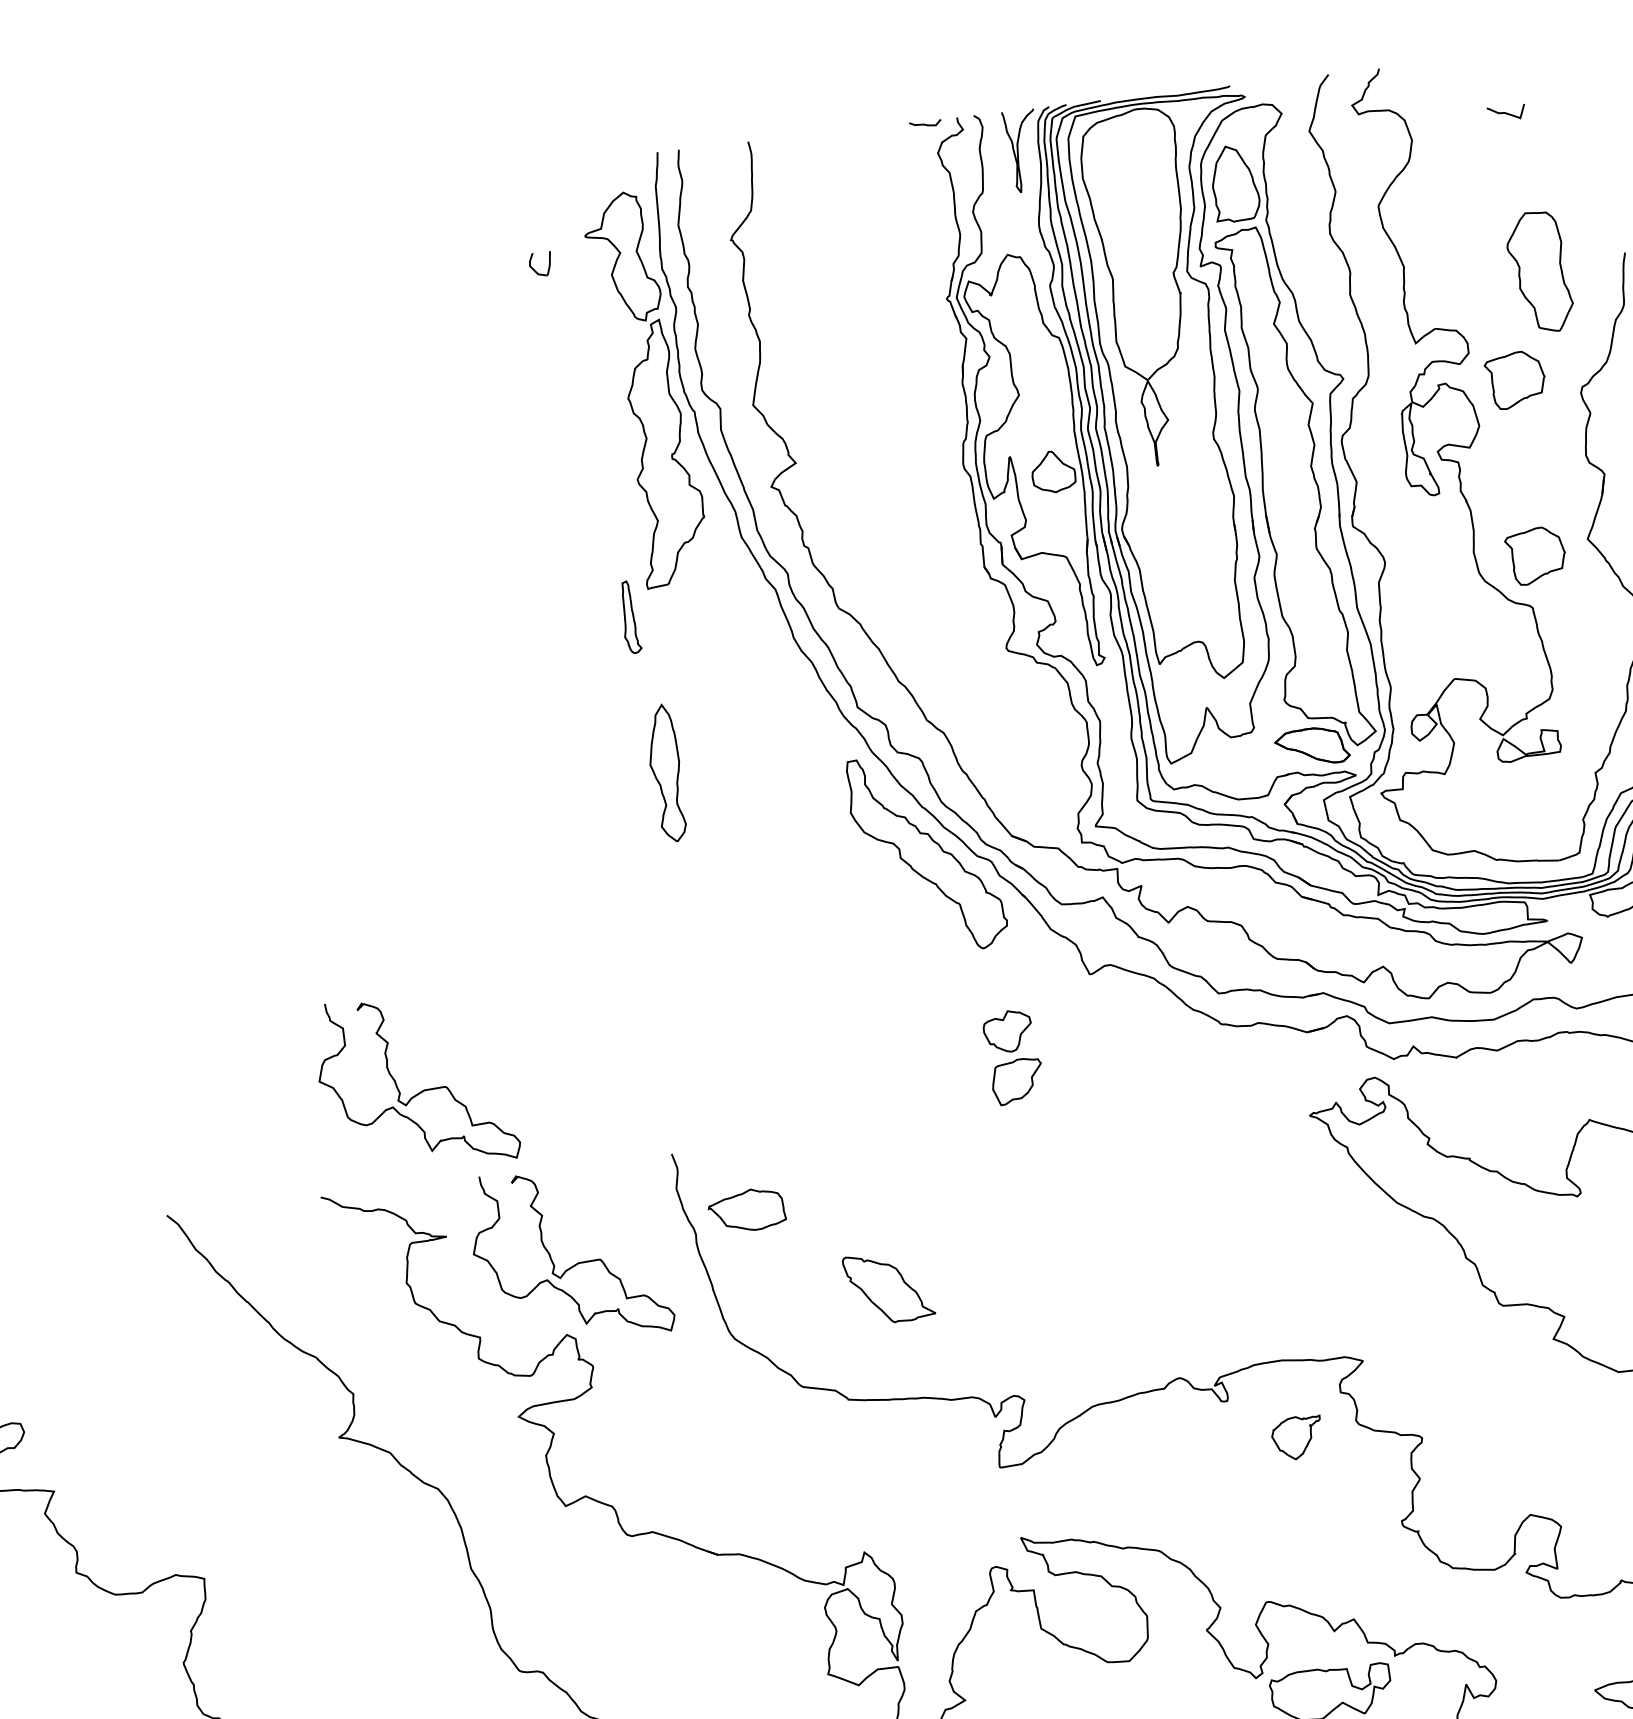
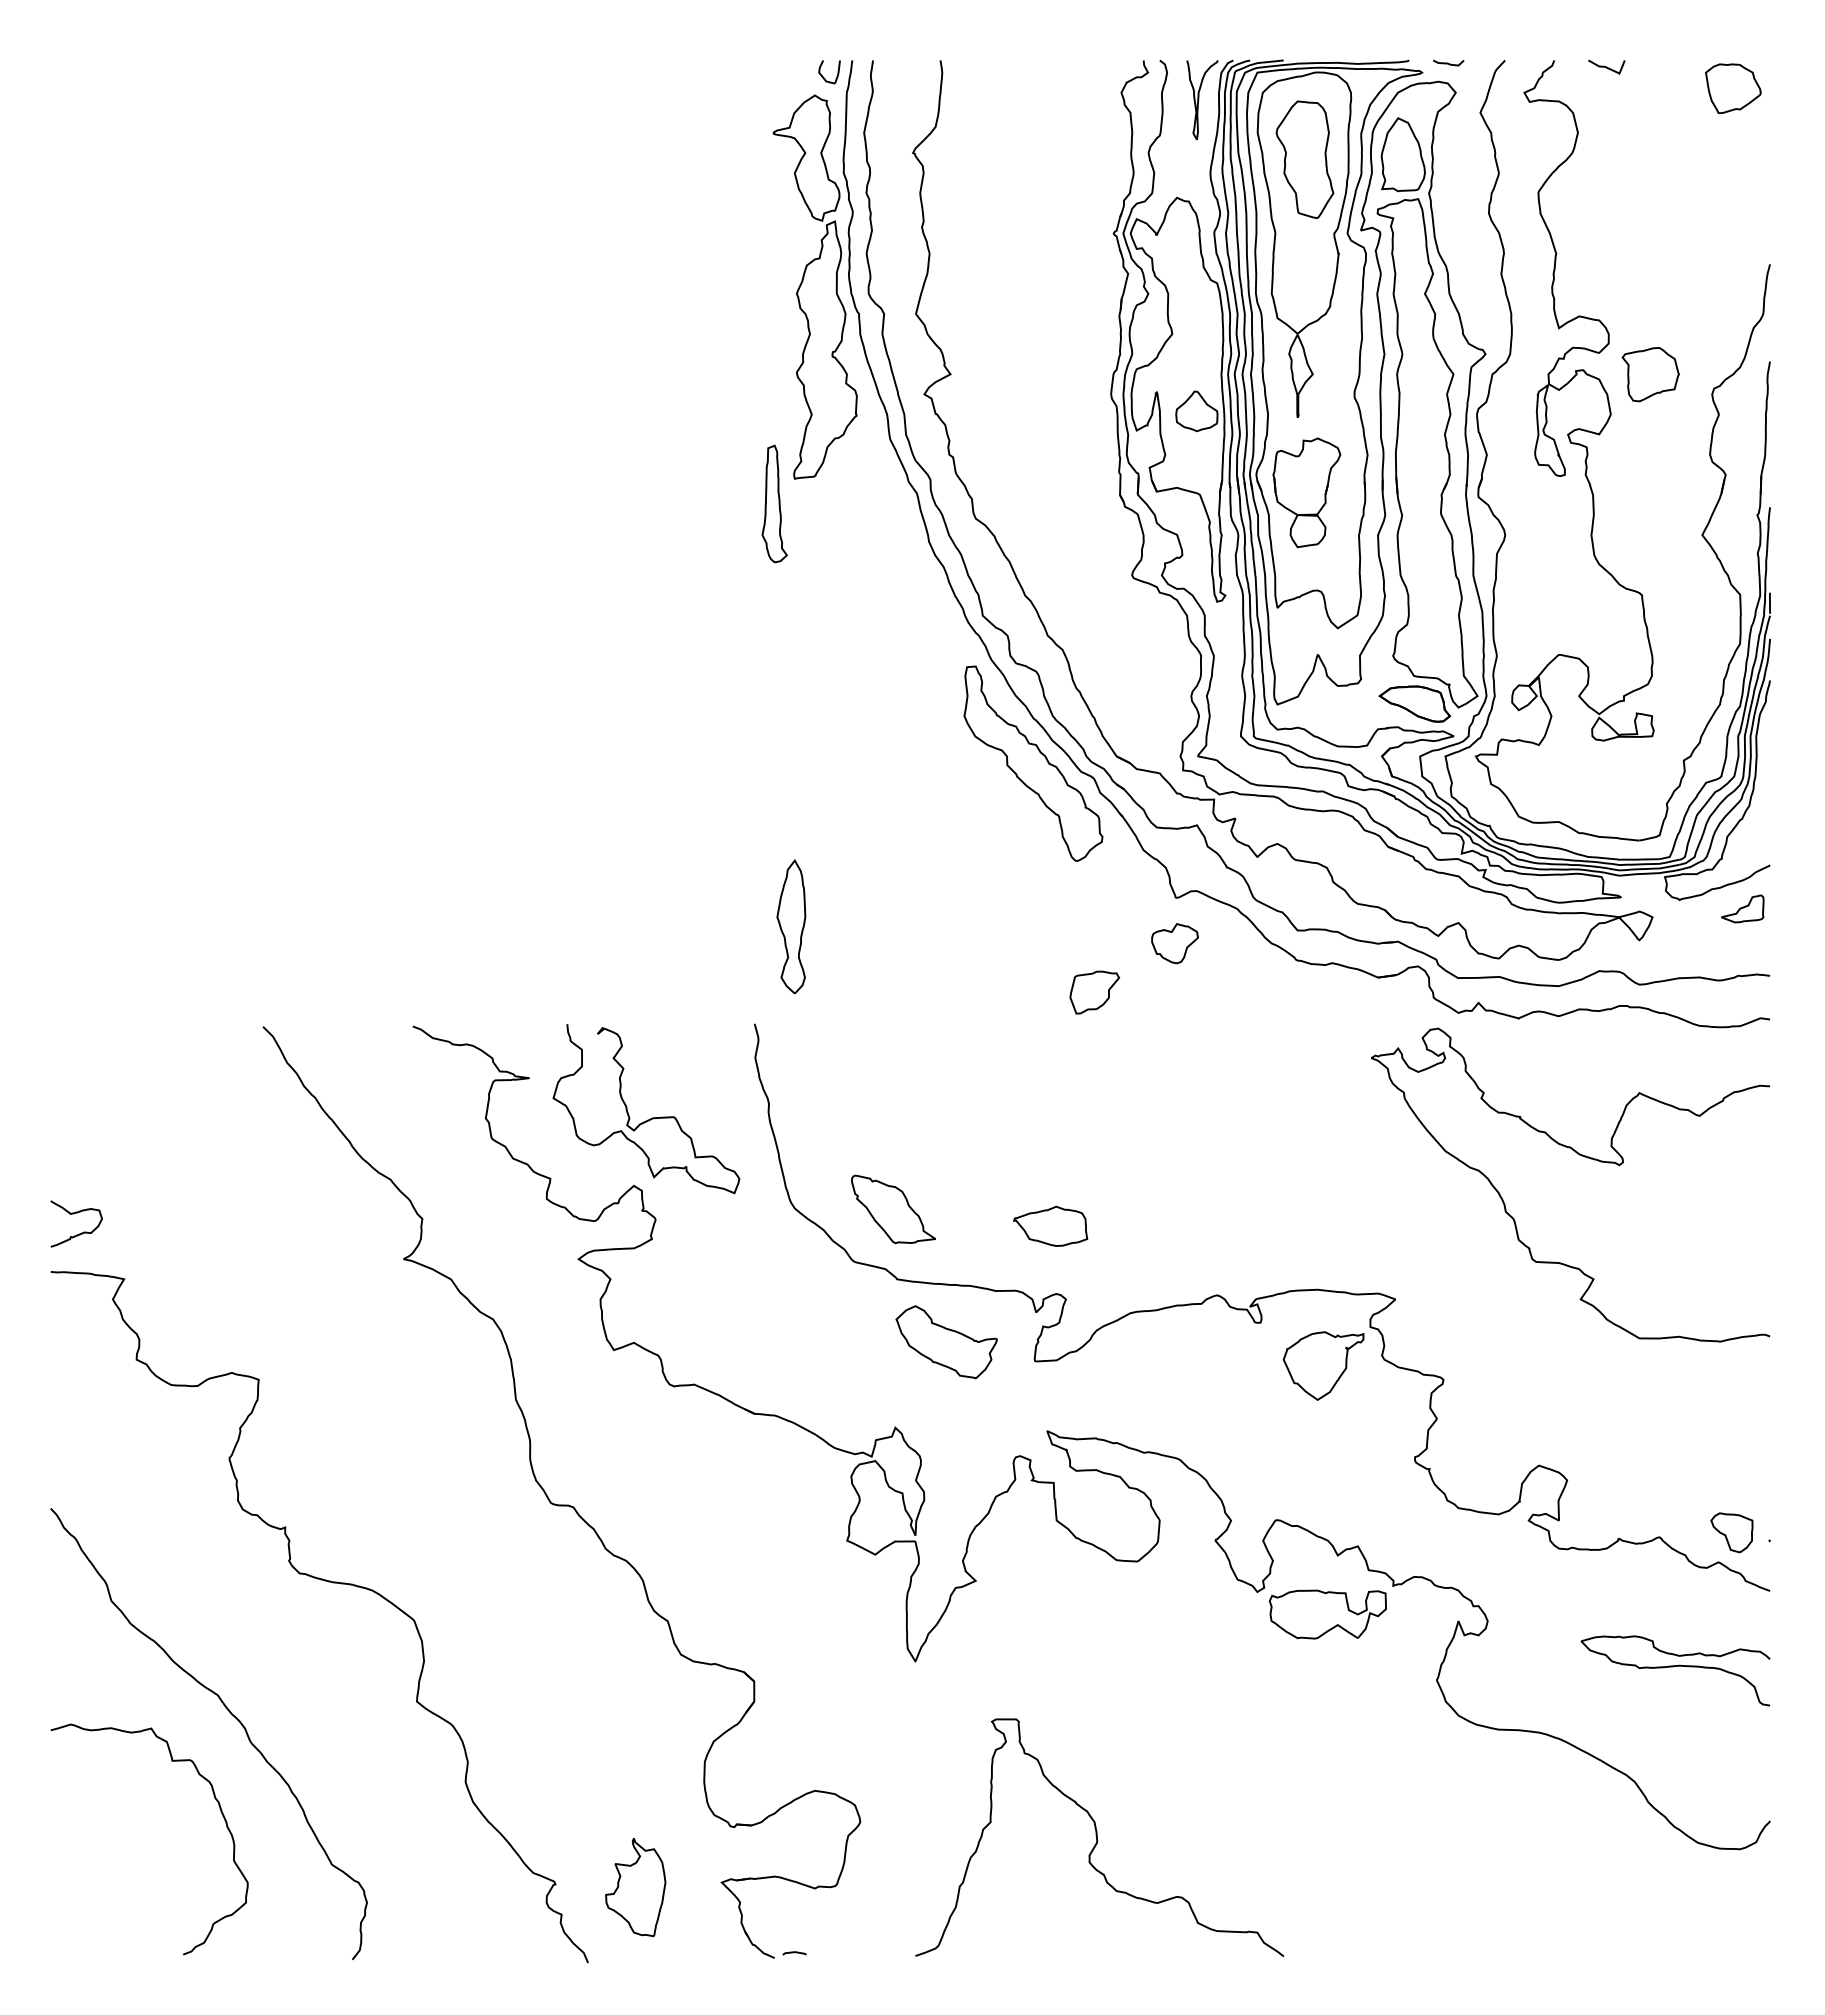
part: (1566, 76) -> (1733, 88), added
curve: (1506, 113) -> (1606, 67), moved
curve: (925, 123) -> (1448, 62), moved
part: (536, 270) -> (824, 77), moved
part: (1539, 272) -> (1304, 159), moved
part: (1175, 542) -> (1306, 492), added
part: (1535, 555) -> (1650, 545), removed
part: (630, 616) -> (774, 503), size x1.67
part: (666, 773) -> (791, 926), moved
part: (1007, 1031) -> (1174, 943), moved
curve: (421, 1090) -> (521, 935), removed
part: (746, 1209) -> (1050, 1225), moved
part: (889, 1287) -> (893, 1209), moved
part: (1297, 1437) -> (1323, 1365), size x1.67
part: (906, 1458) -> (946, 1342), added

